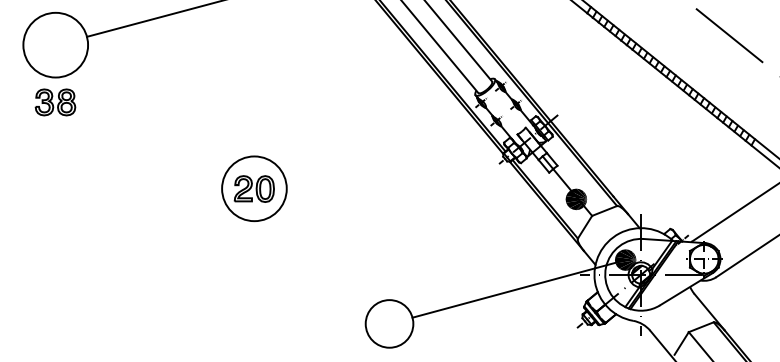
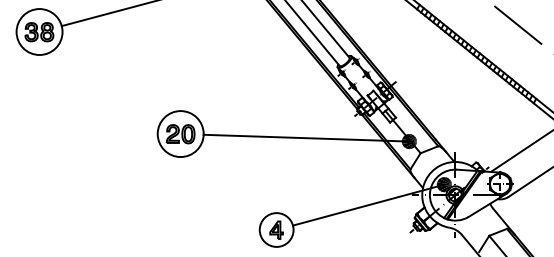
part: (55, 102) -> (39, 32), moved
line: (431, 194) -> (306, 138), added
part: (389, 324) -> (276, 230), added

